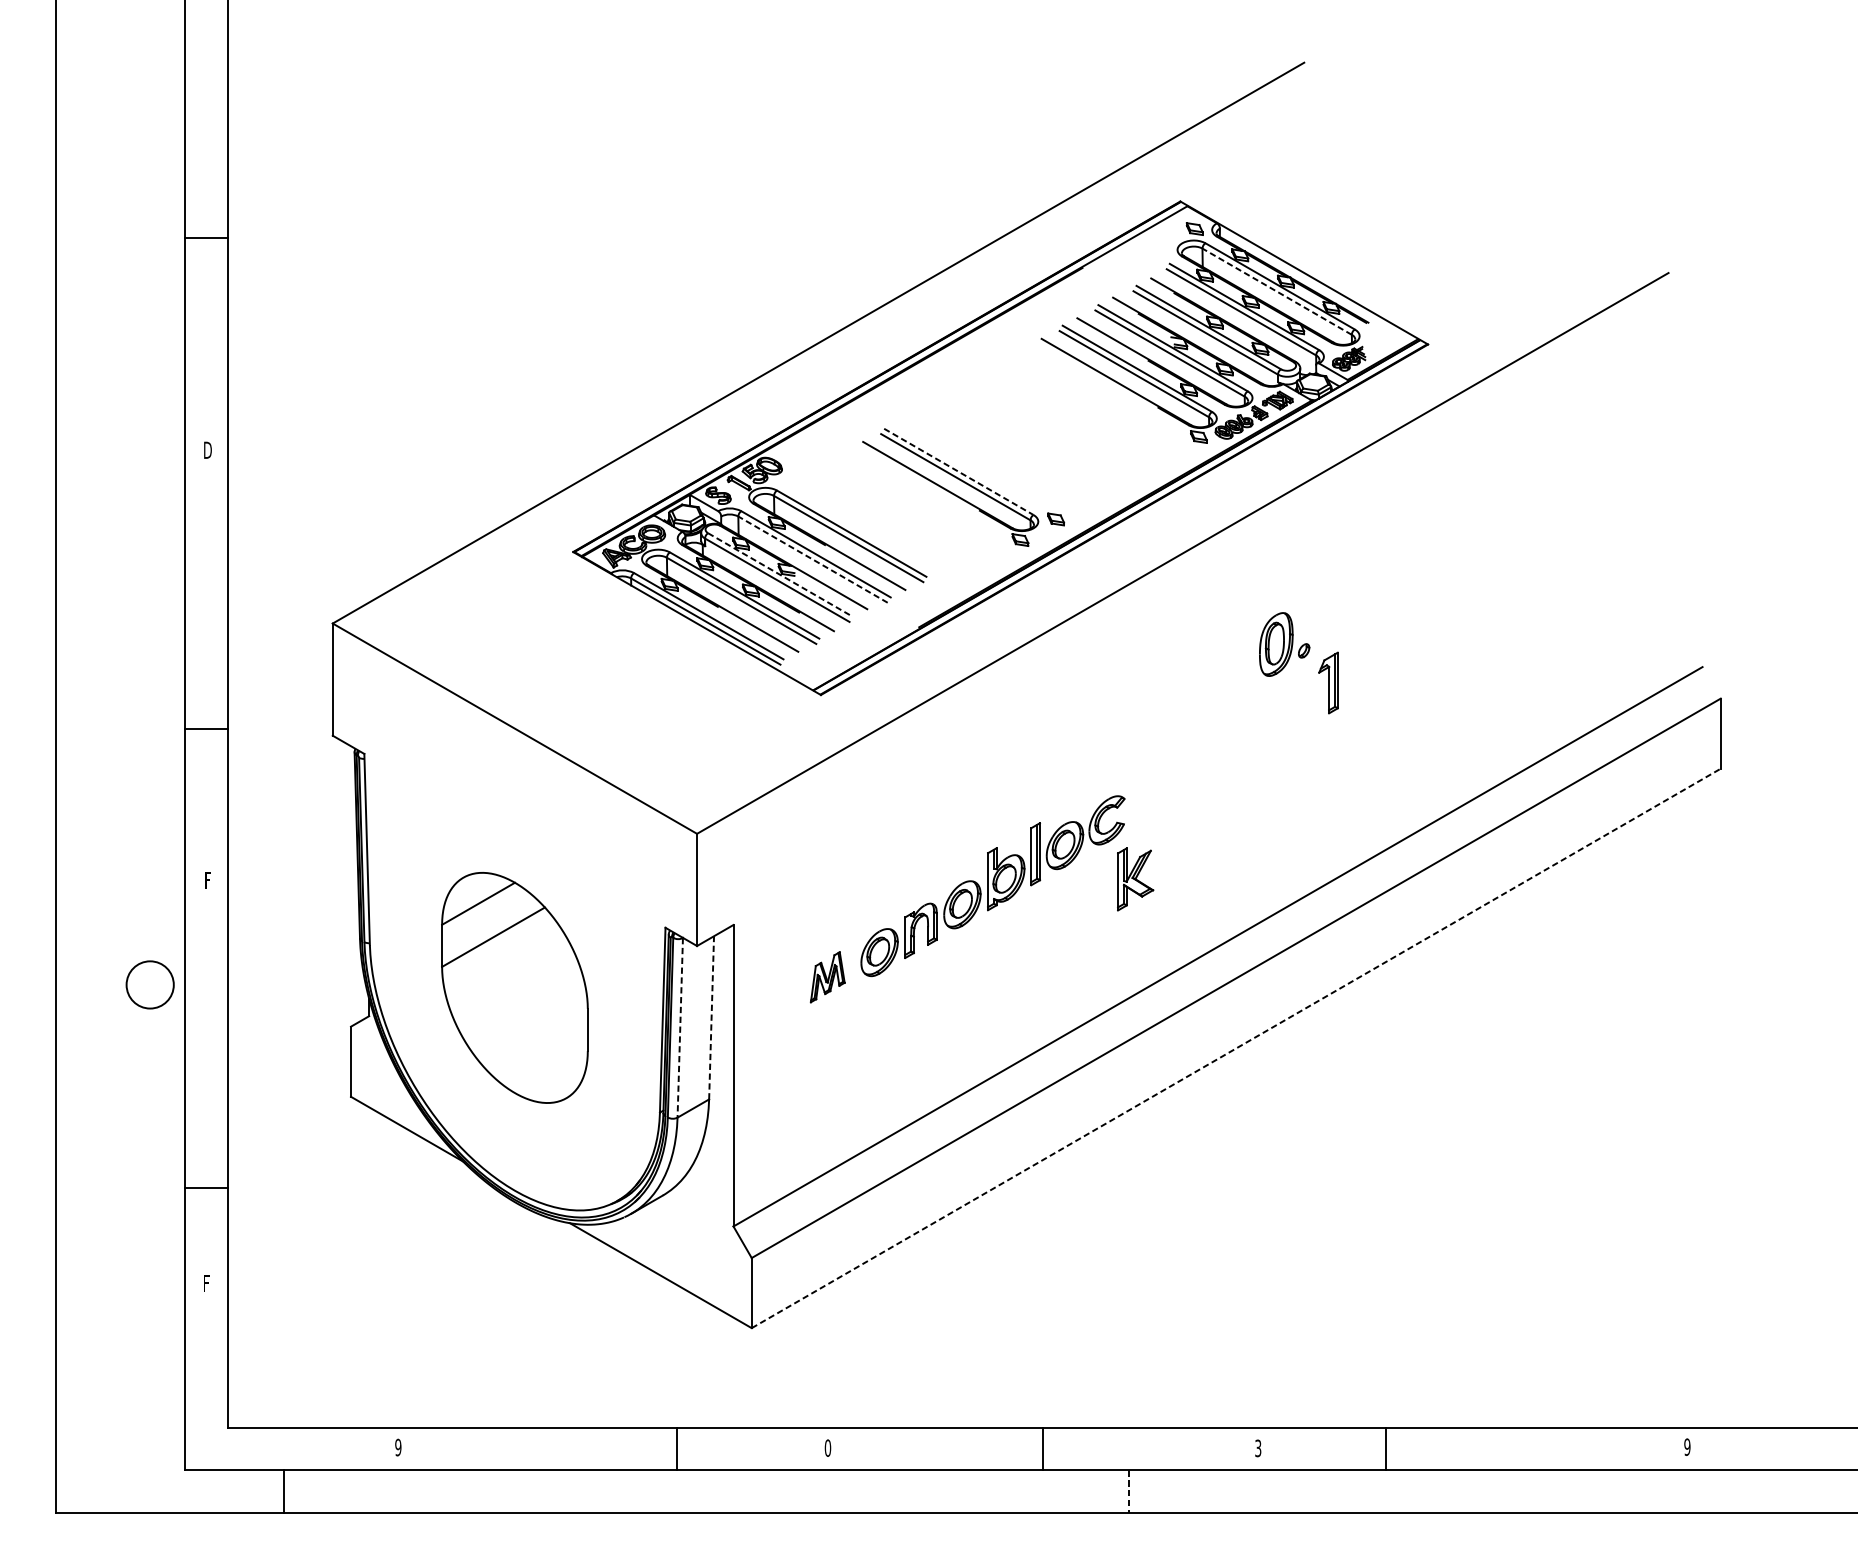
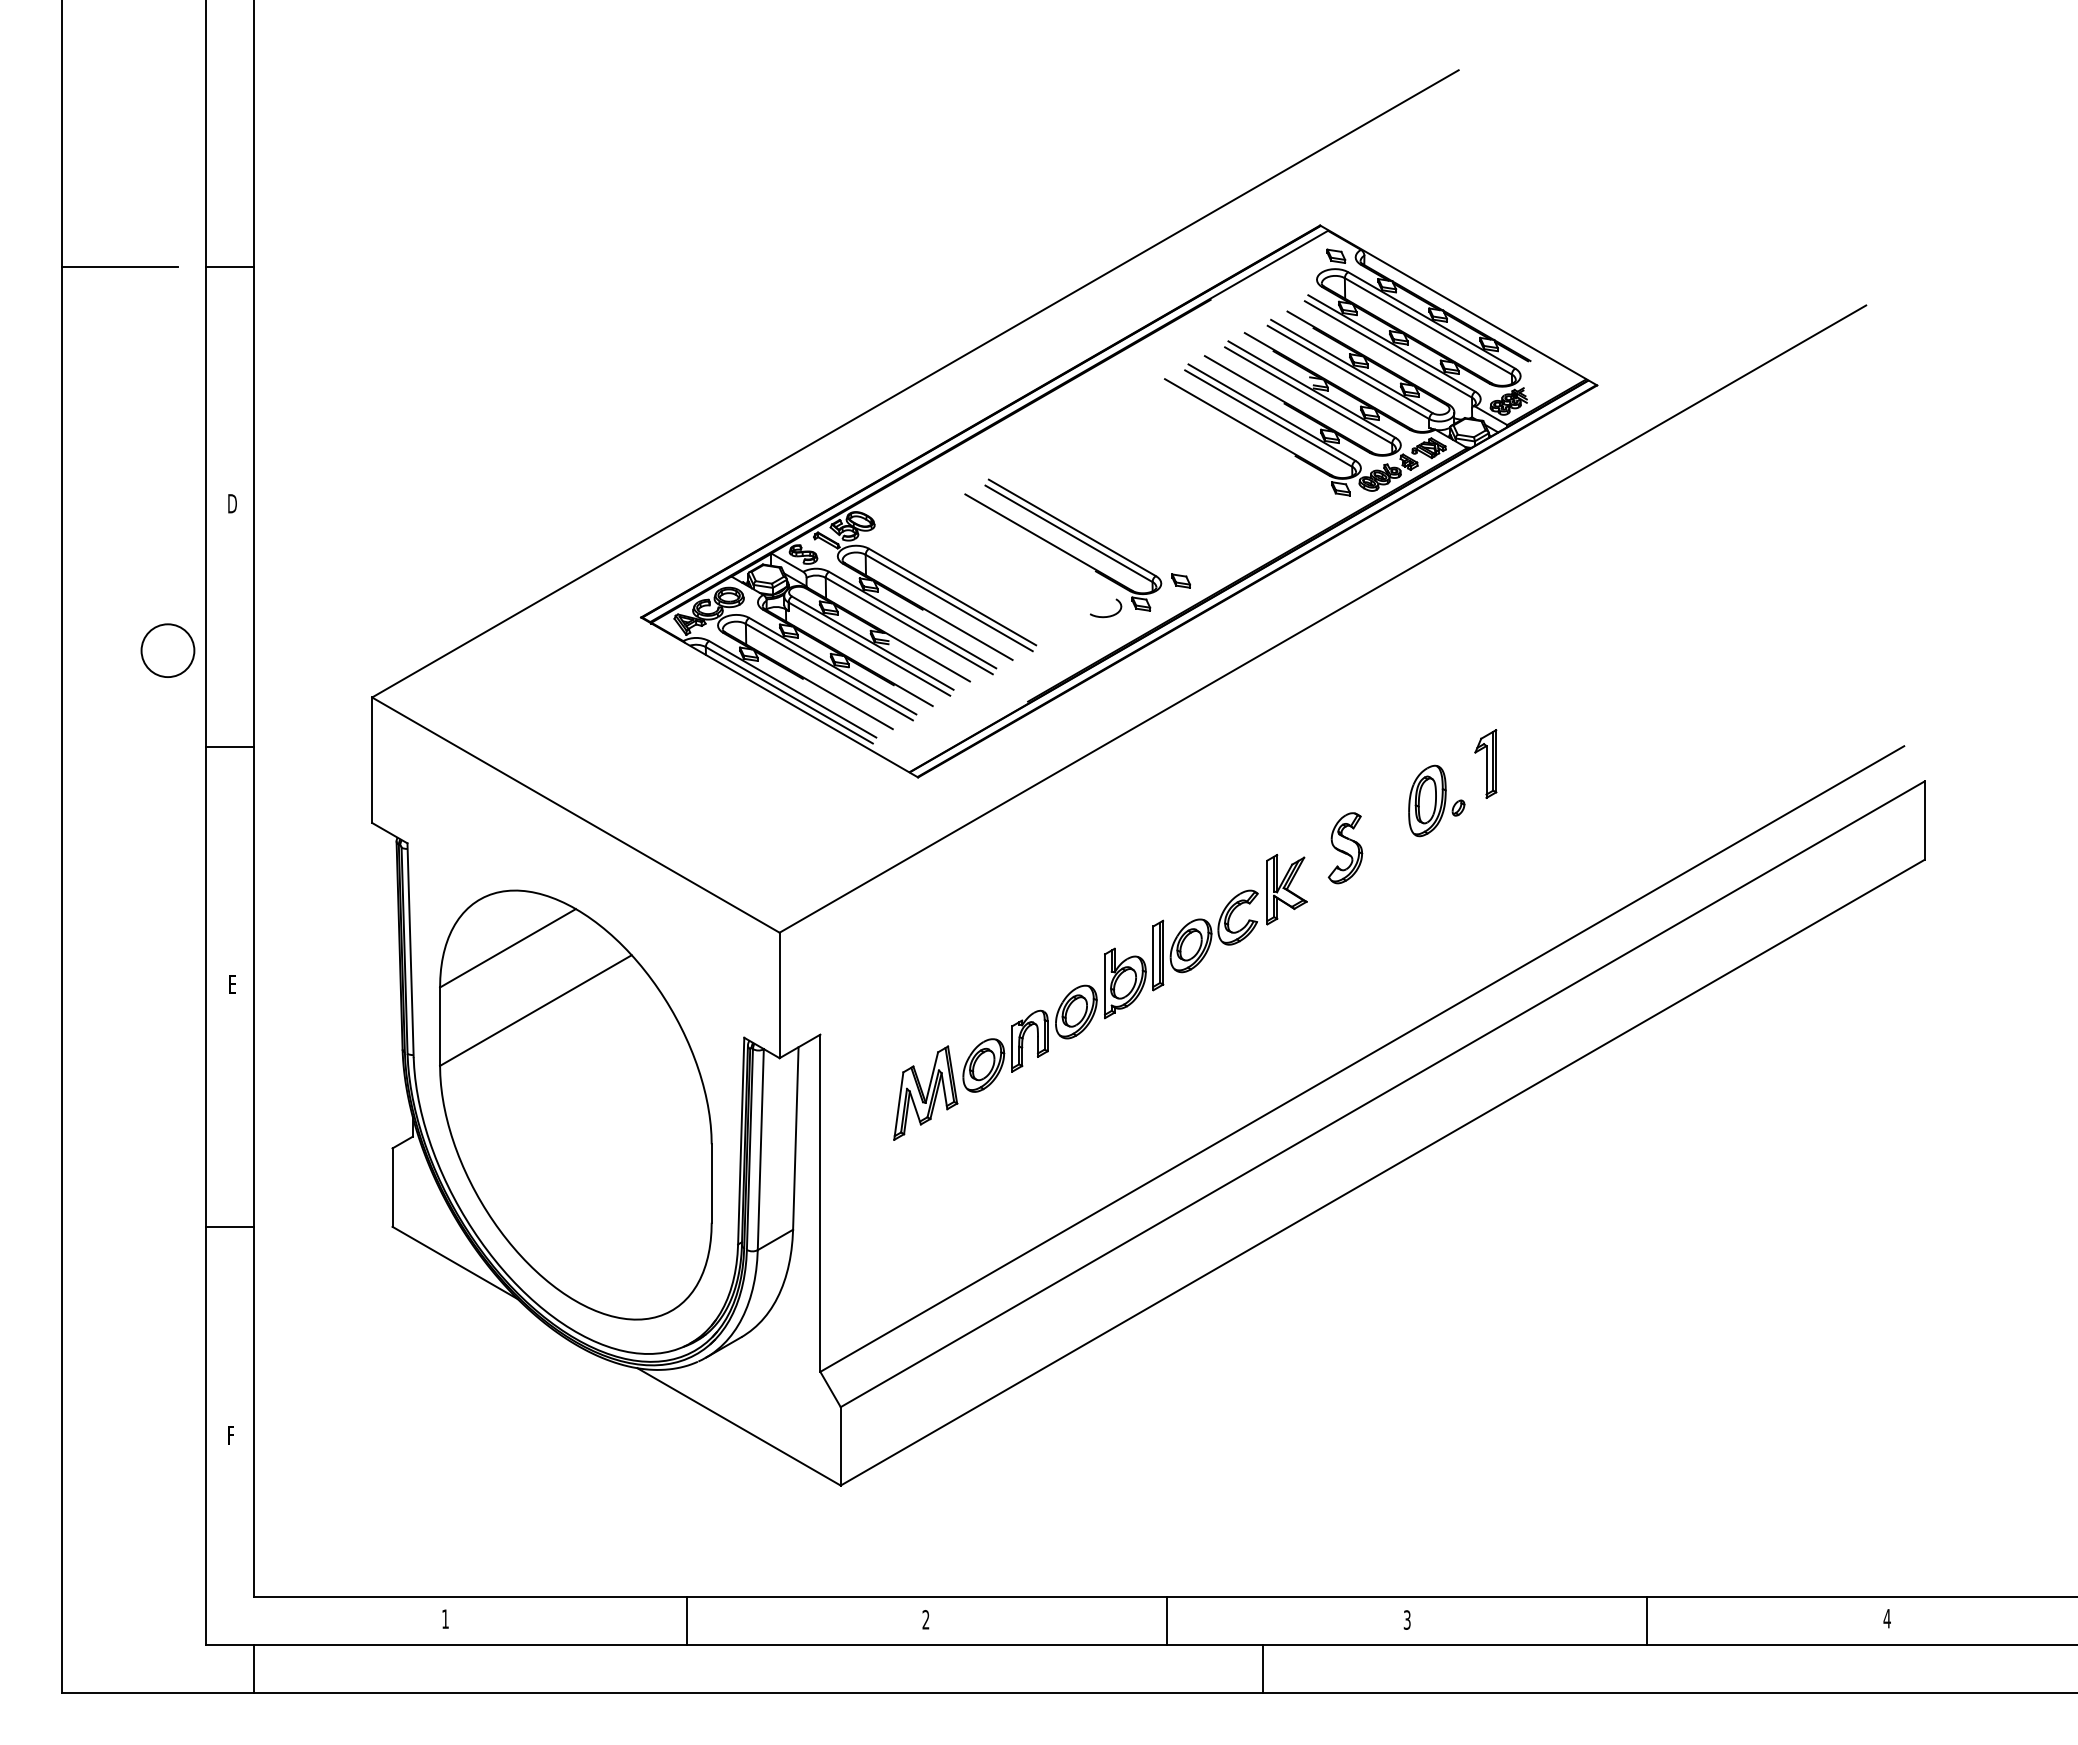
line: (106, 238) -> (119, 266), added
line: (1276, 291) -> (1427, 326), dashed -> solid
line: (958, 472) -> (1072, 528), dashed -> solid
curve: (991, 550) -> (1108, 615), added
line: (812, 559) -> (908, 625), dashed -> solid
line: (781, 575) -> (873, 643), dashed -> solid
part: (1284, 644) -> (1436, 800), moved
line: (206, 729) -> (230, 746), moved
part: (1203, 758) -> (1345, 848), added
part: (1135, 879) -> (1286, 889), moved
text: (207, 880) -> (232, 984), F -> E
part: (827, 976) -> (925, 1092), size x1.67
circle: (149, 984) -> (167, 650), moved
part: (514, 987) -> (575, 1104), size x1.67
line: (711, 1017) -> (795, 1138), dashed -> solid
line: (679, 1028) -> (760, 1150), dashed -> solid
line: (1236, 1048) -> (1382, 1172), dashed -> solid
line: (206, 1187) -> (230, 1226), moved
text: (397, 1446) -> (444, 1618), 9 -> 1
text: (1686, 1446) -> (1886, 1618), 9 -> 4
text: (827, 1447) -> (925, 1619), 0 -> 2
line: (677, 1448) -> (686, 1620), moved
line: (1385, 1448) -> (1646, 1620), moved
line: (283, 1491) -> (254, 1668), moved
line: (1128, 1492) -> (1262, 1669), dashed -> solid

